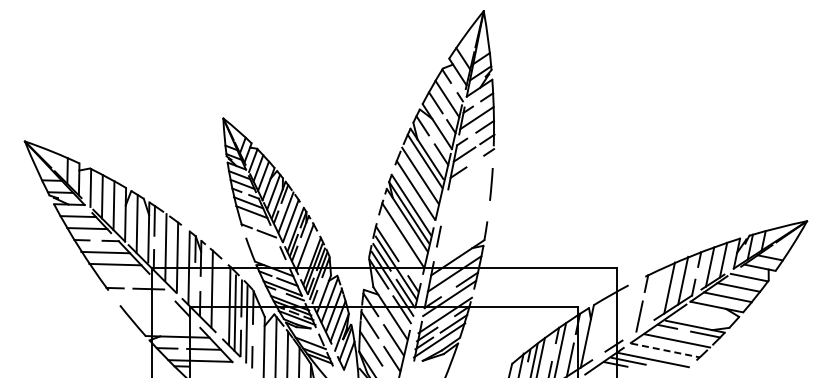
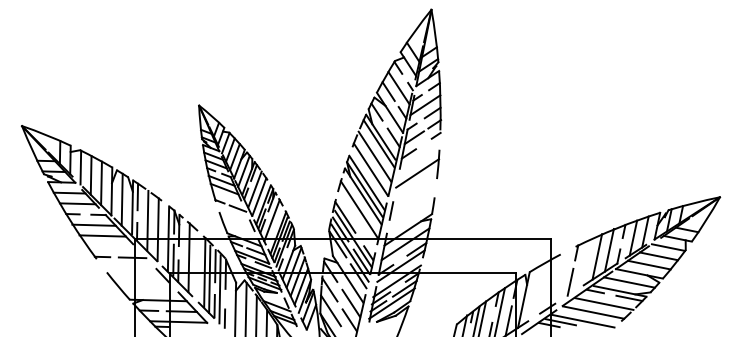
line: (468, 194) -> (417, 173), added
line: (194, 291) -> (173, 259), added
line: (705, 316) -> (629, 282), added
line: (665, 350) -> (593, 312), dashed -> solid

